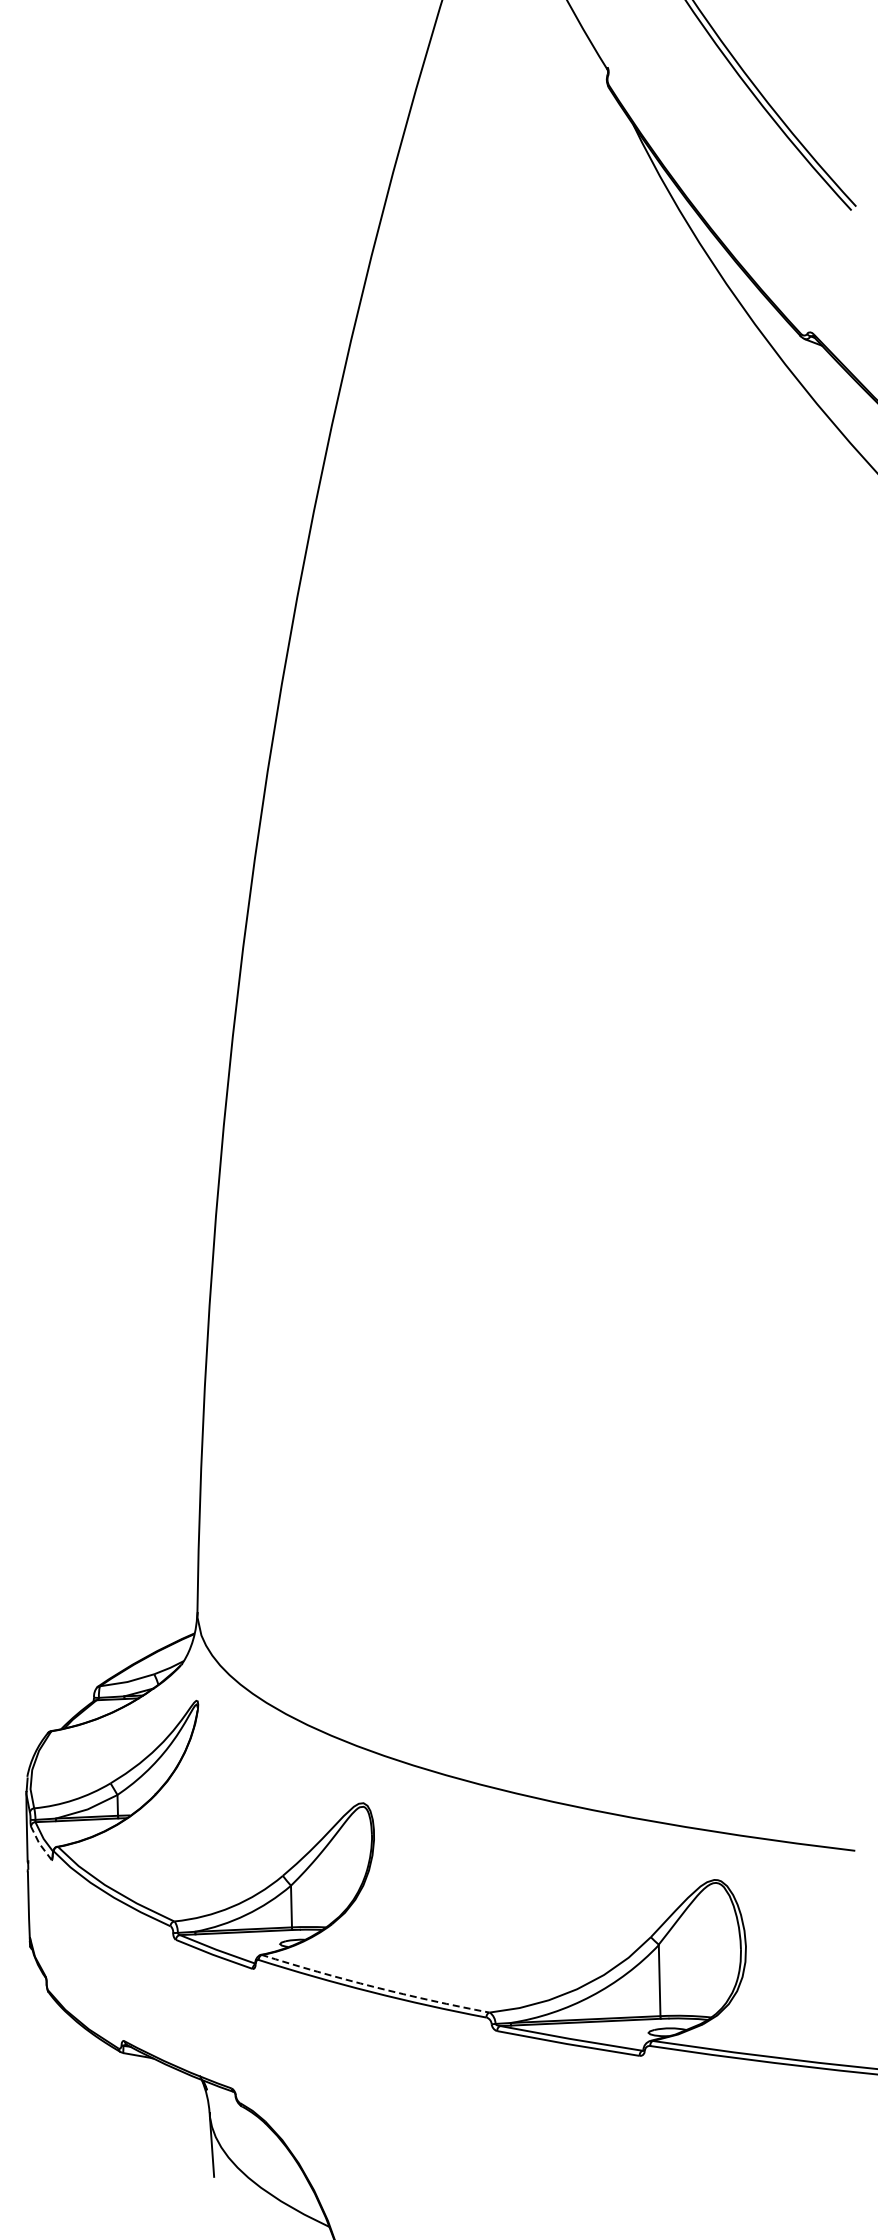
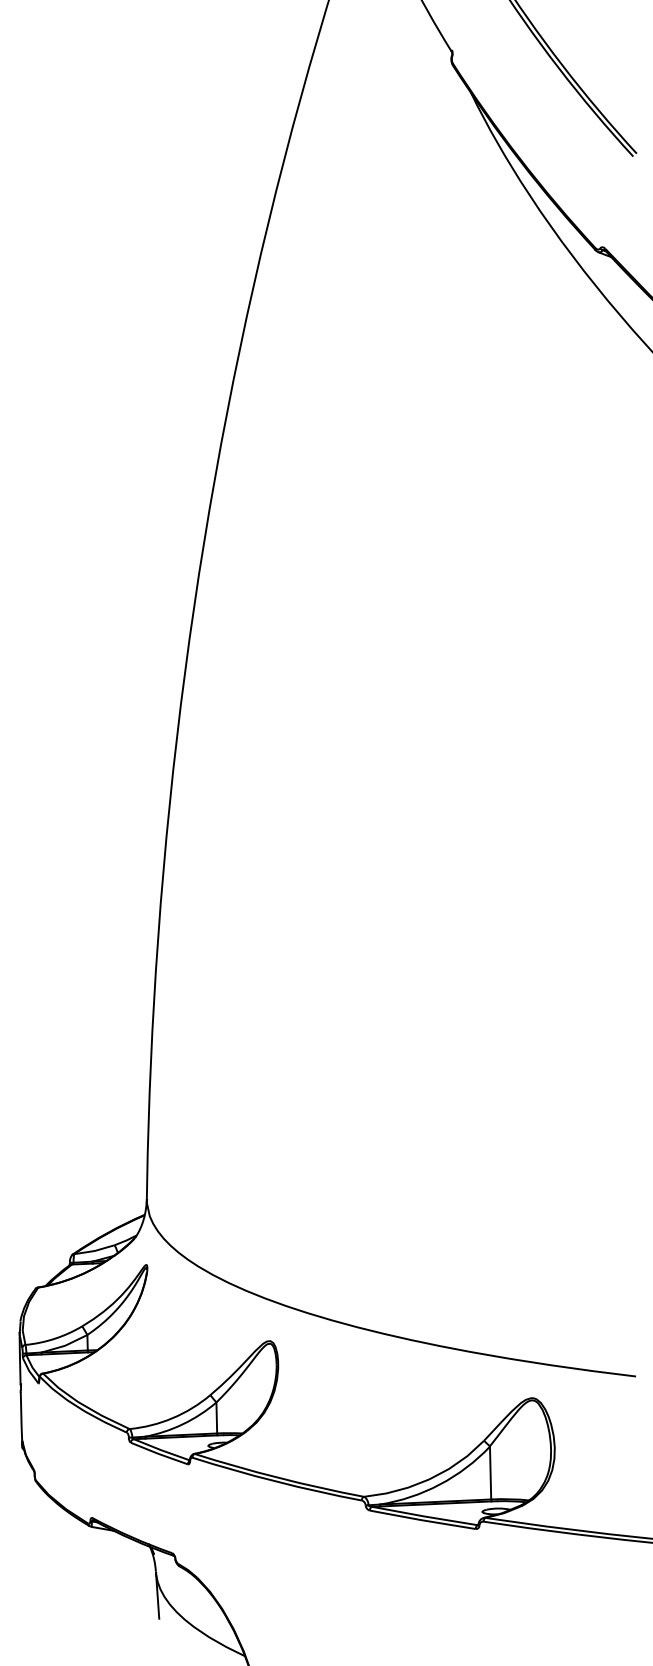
line: (39, 1843) -> (29, 1371), dashed -> solid
arc: (374, 1987) -> (278, 1478), dashed -> solid

